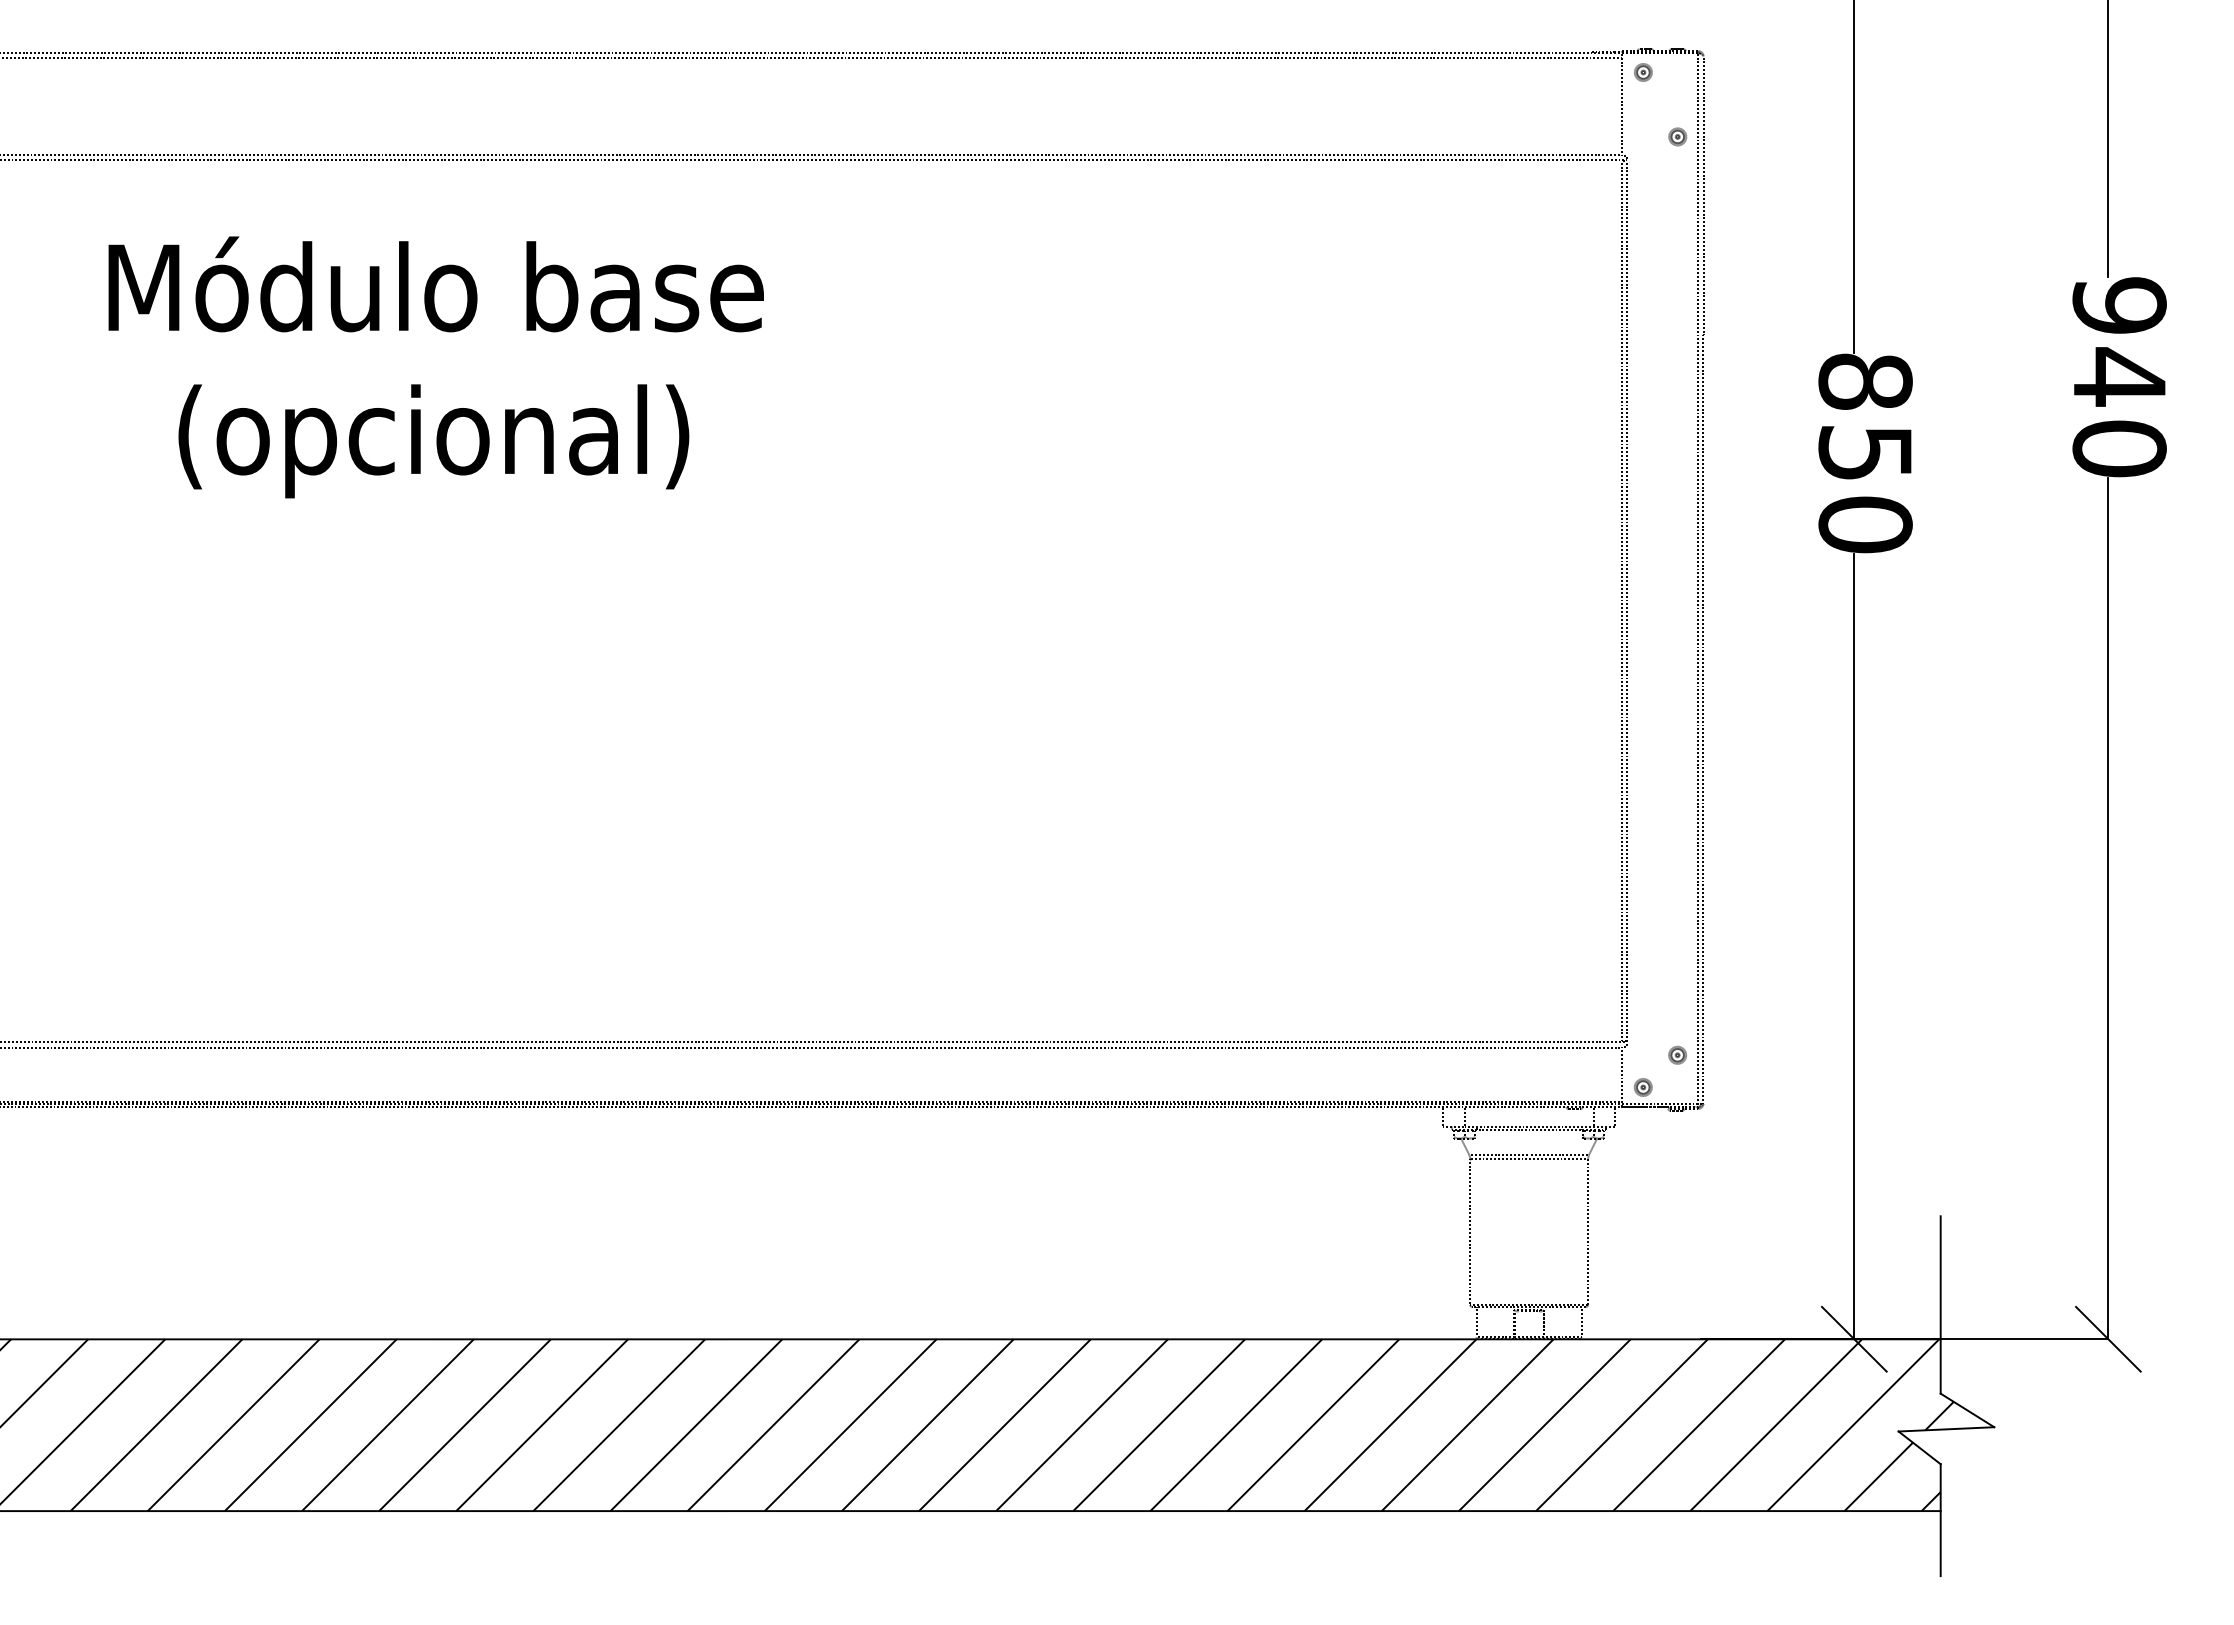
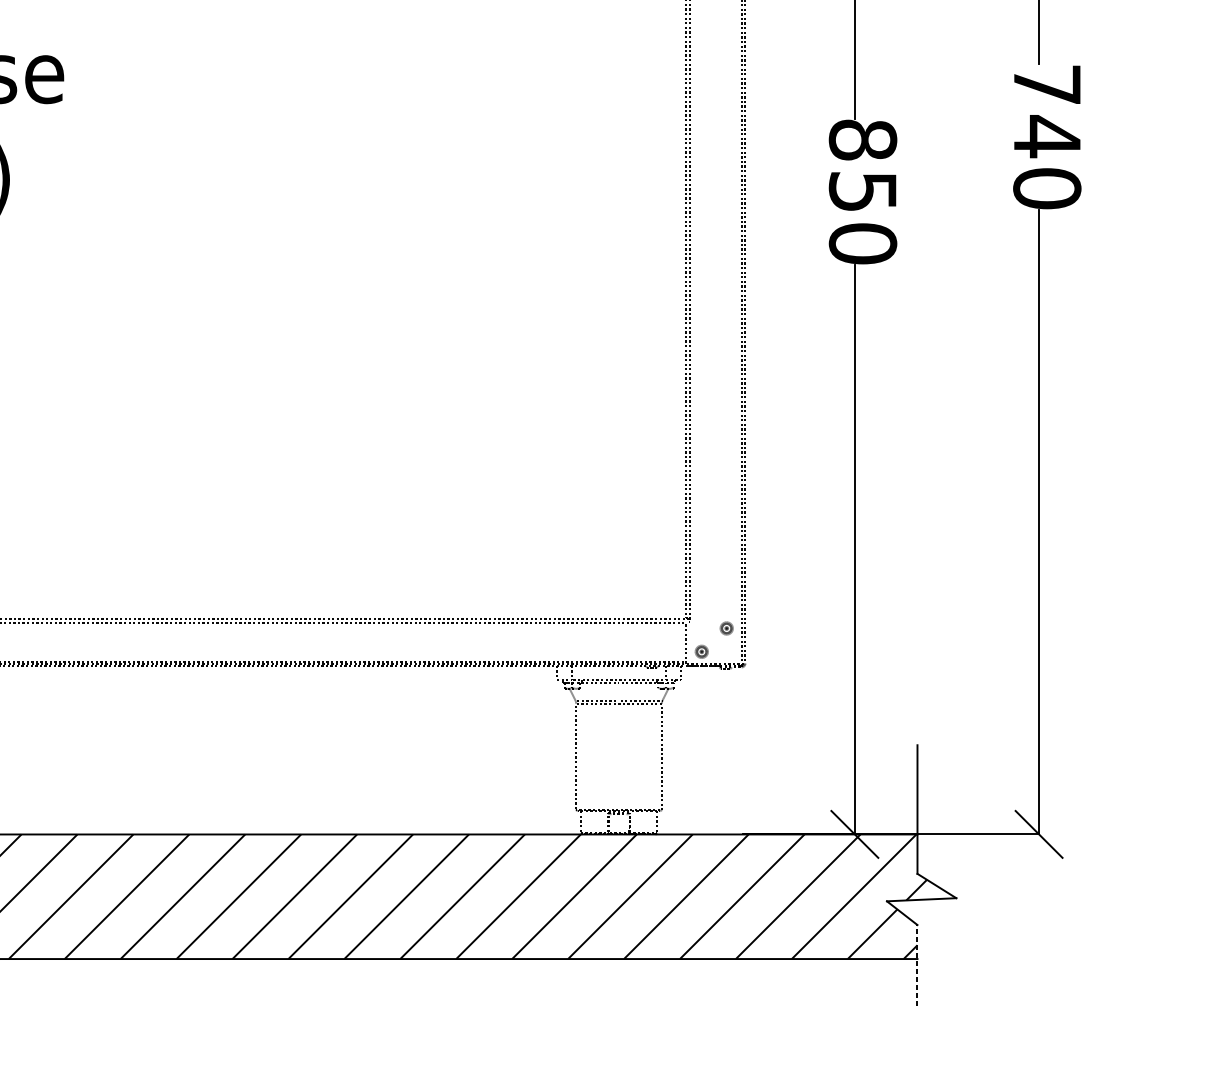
text: (2119, 305) -> (1047, 84), 940 -> 740
line: (1940, 1520) -> (917, 965), solid -> dashed

